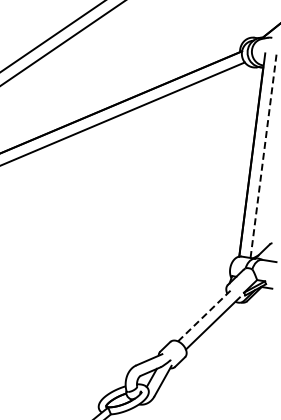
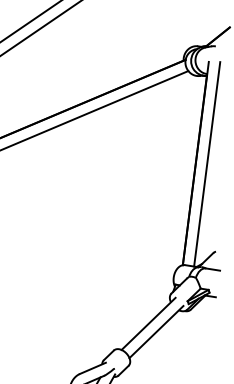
line: (263, 155) -> (207, 164), dashed -> solid
line: (205, 315) -> (149, 324), dashed -> solid

